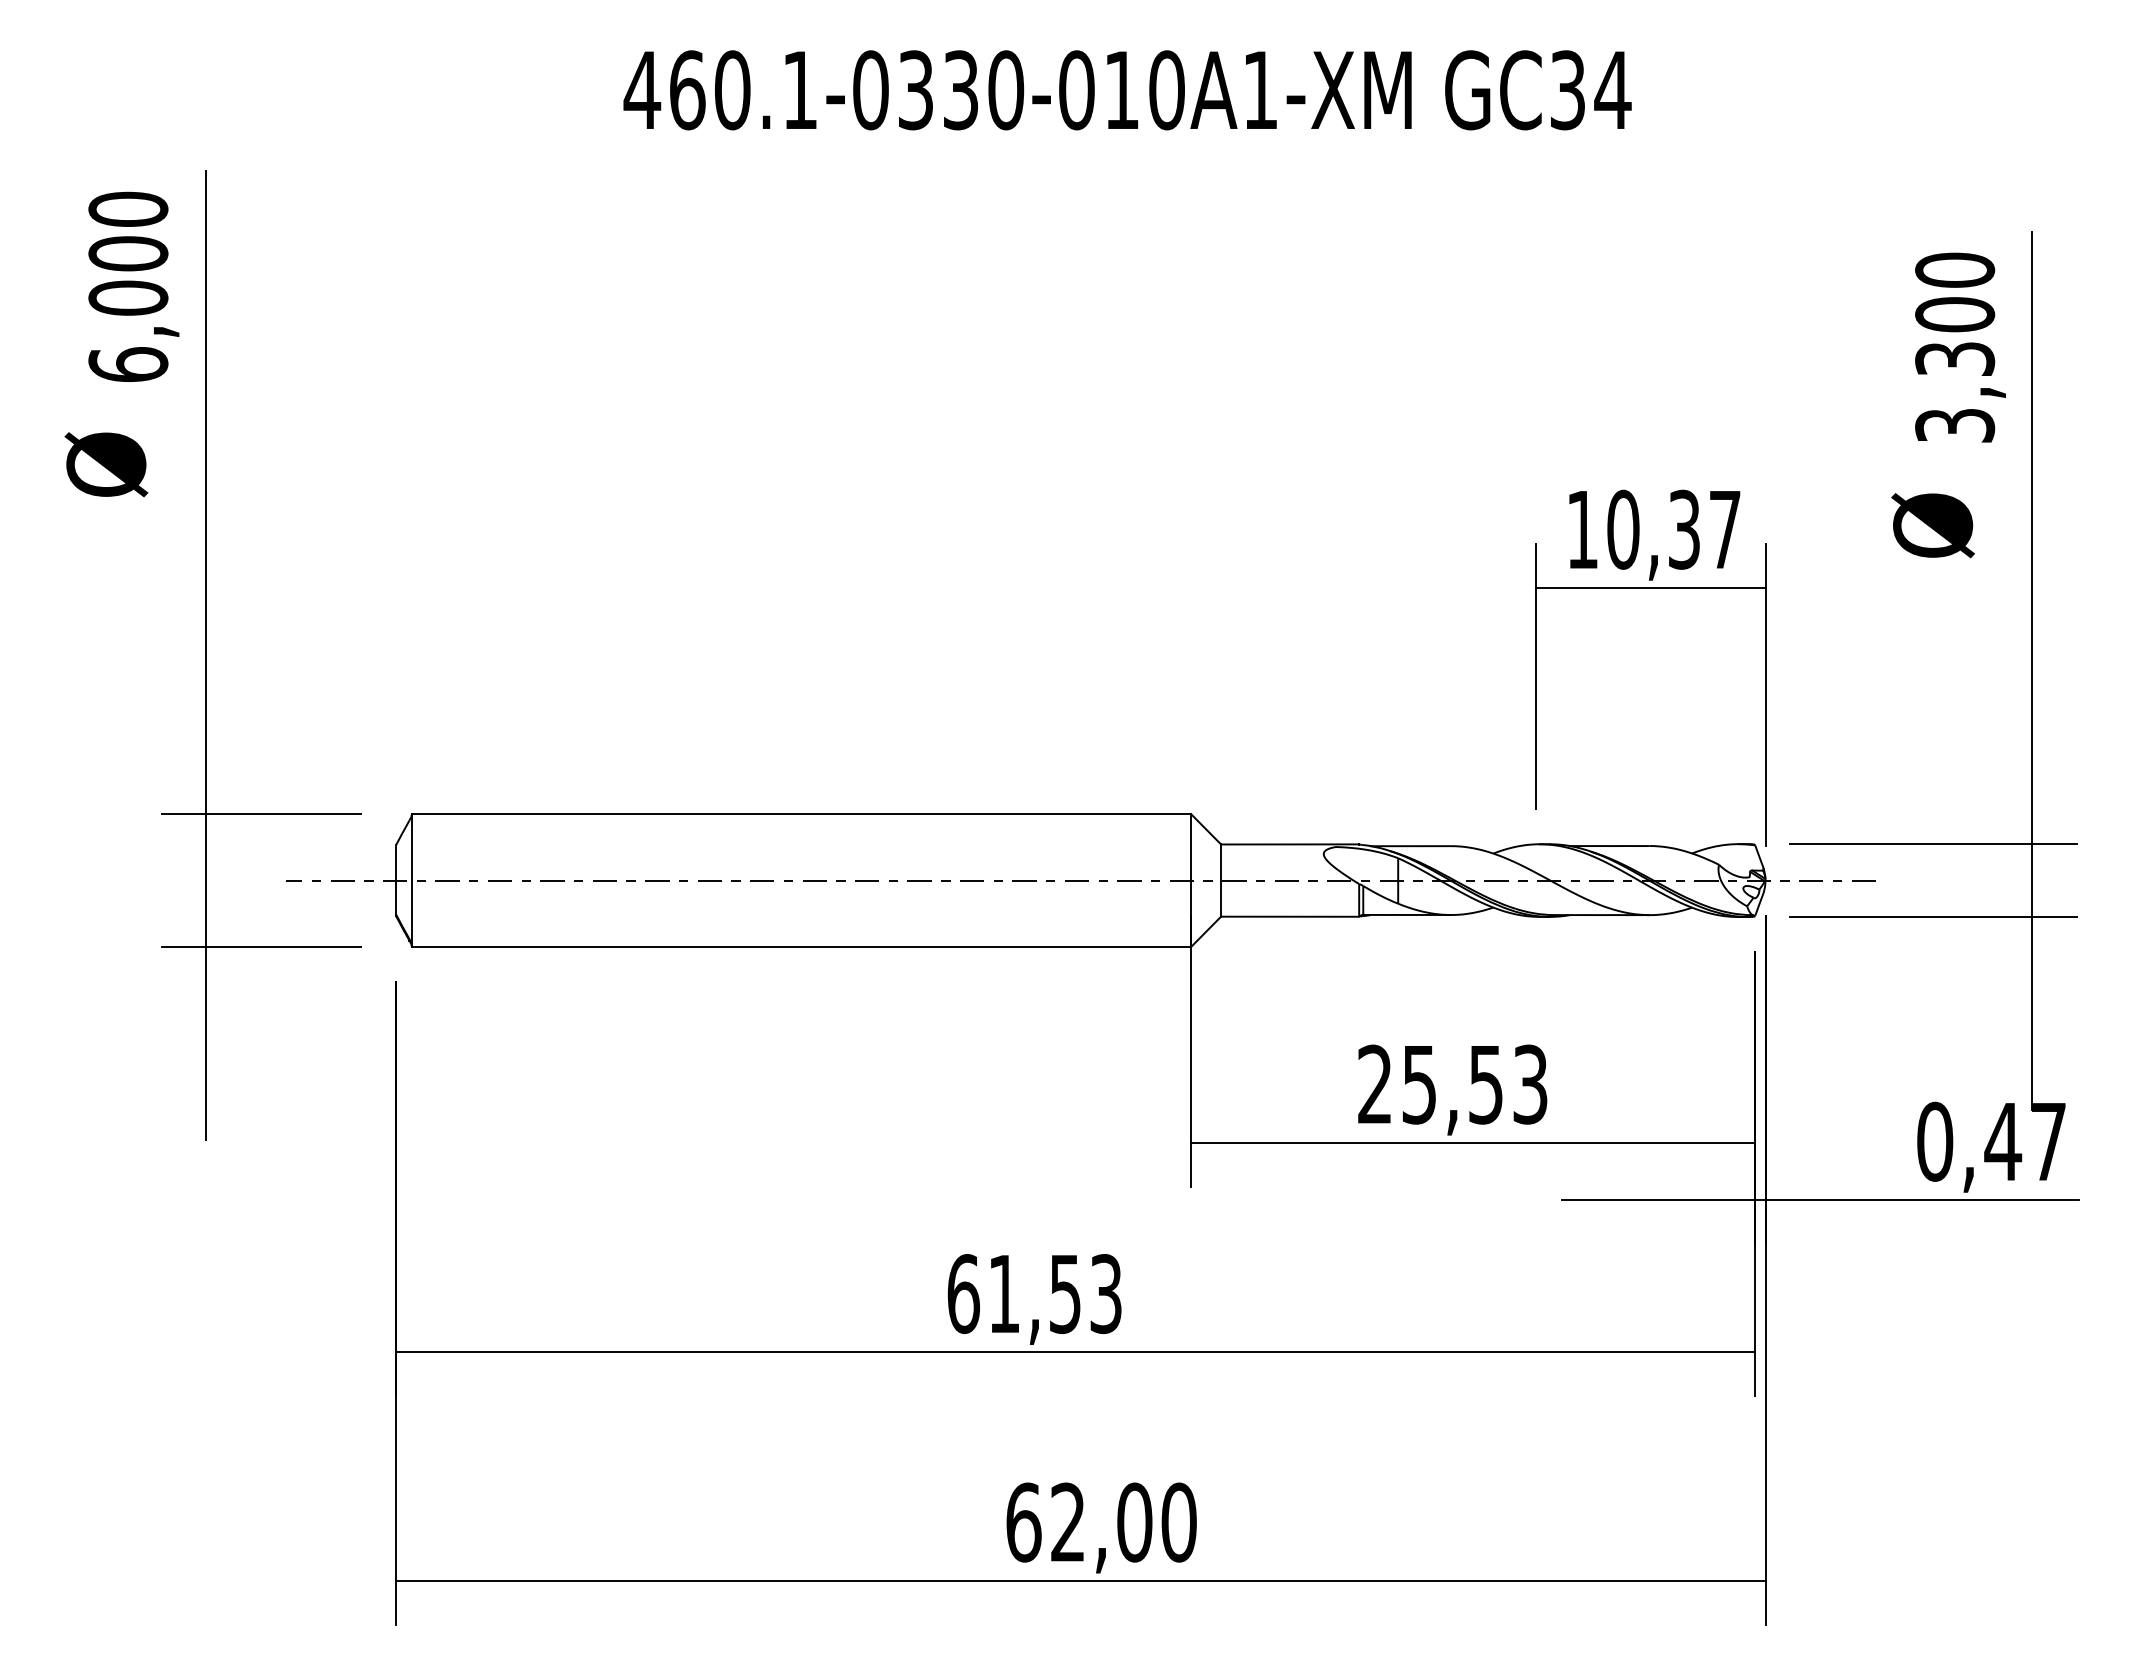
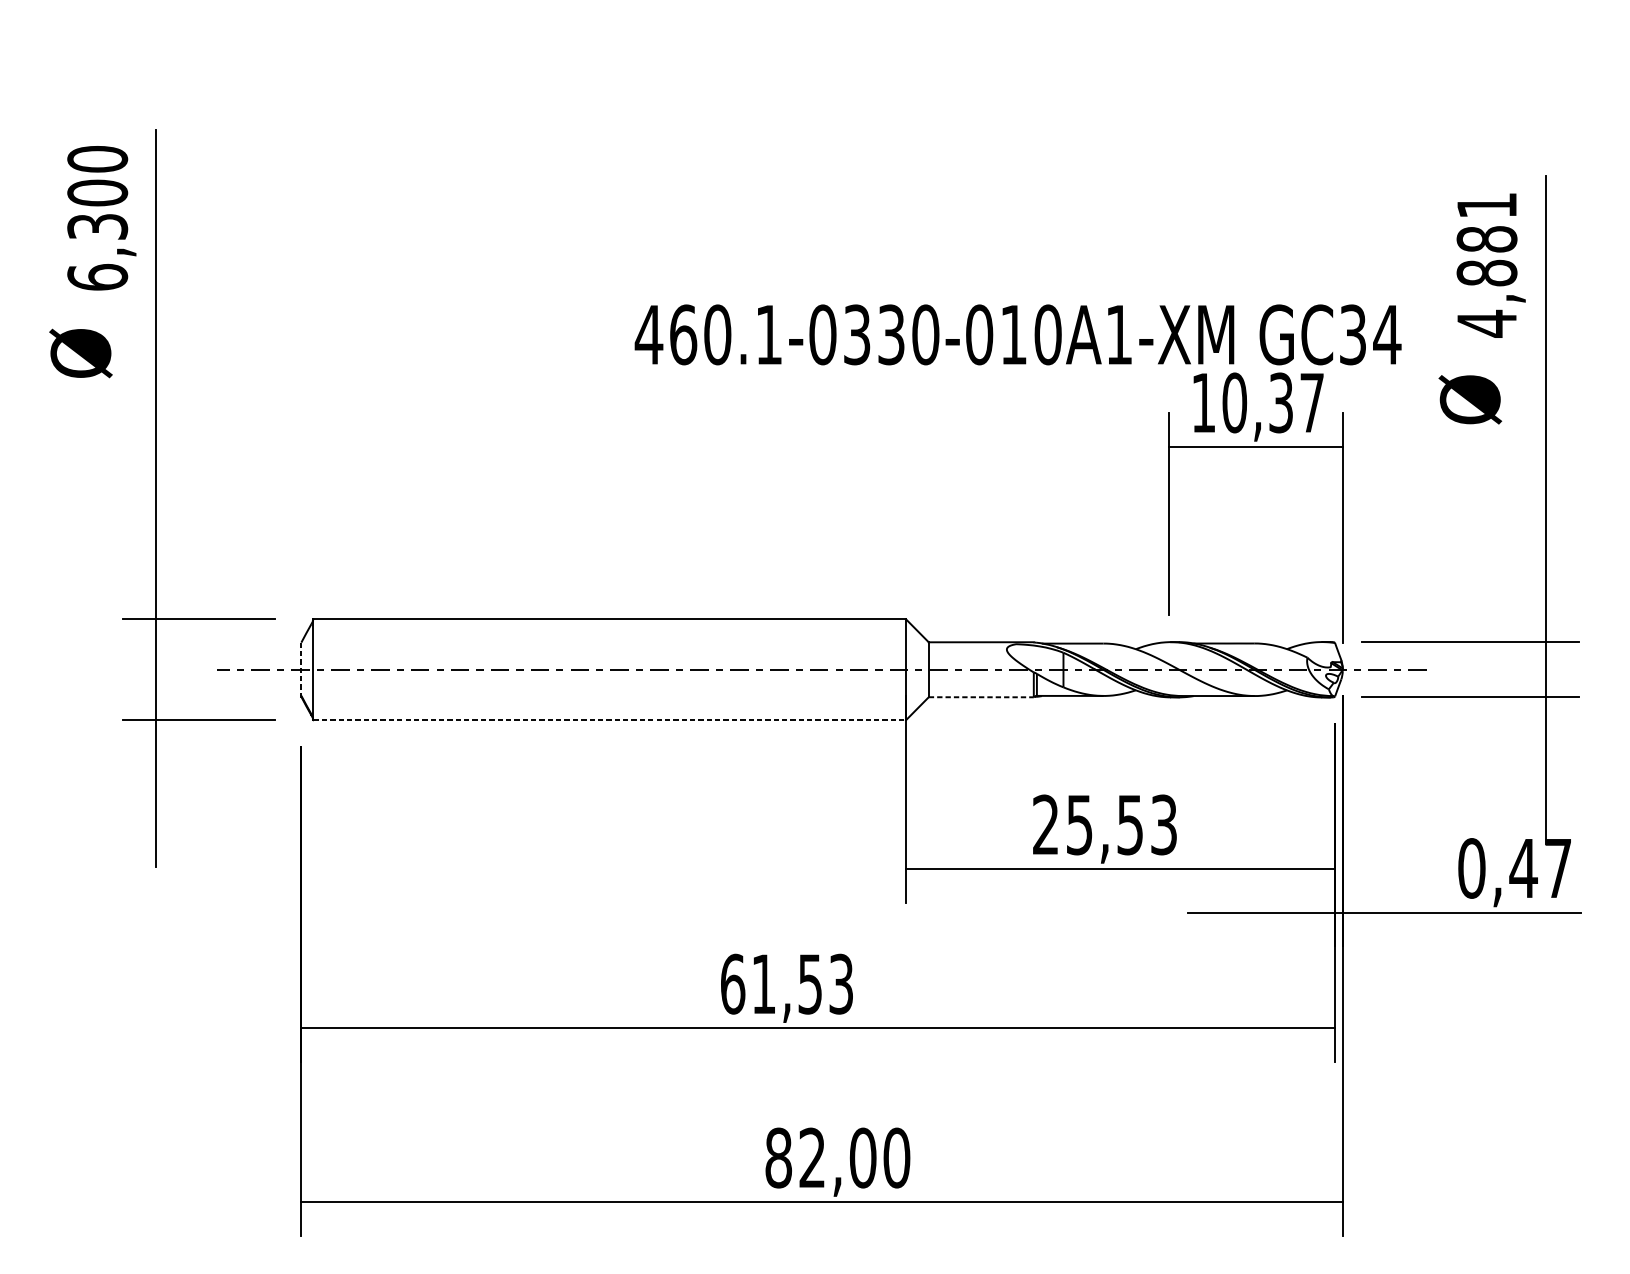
text: (1127, 90) -> (1018, 335), moved
text: (128, 297) -> (97, 226), 6,000 -> 6,300
text: (1955, 348) -> (1487, 265), 3,300 -> 4,881
line: (396, 879) -> (301, 668), solid -> dashed
line: (1290, 916) -> (981, 697), solid -> dashed
line: (801, 946) -> (609, 719), solid -> dashed
text: (1023, 1522) -> (778, 1158), 62,00 -> 82,00

